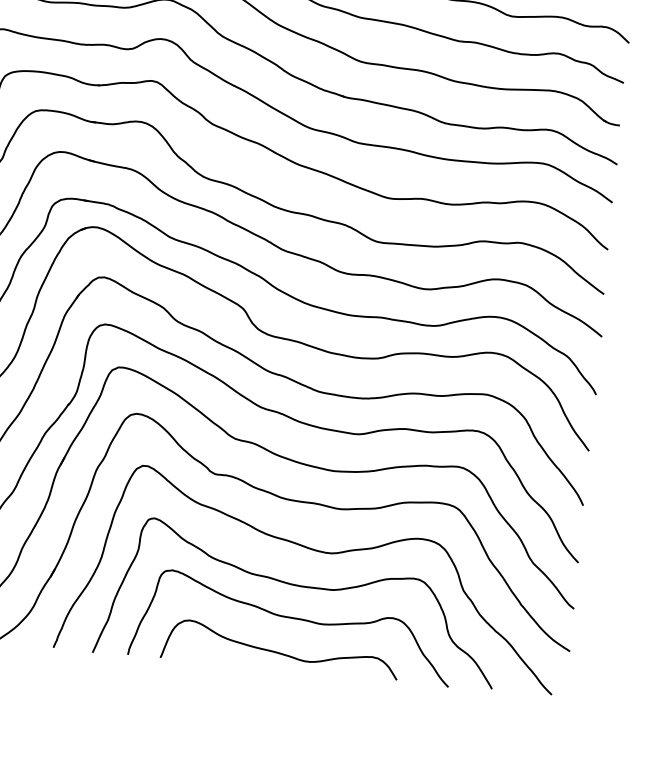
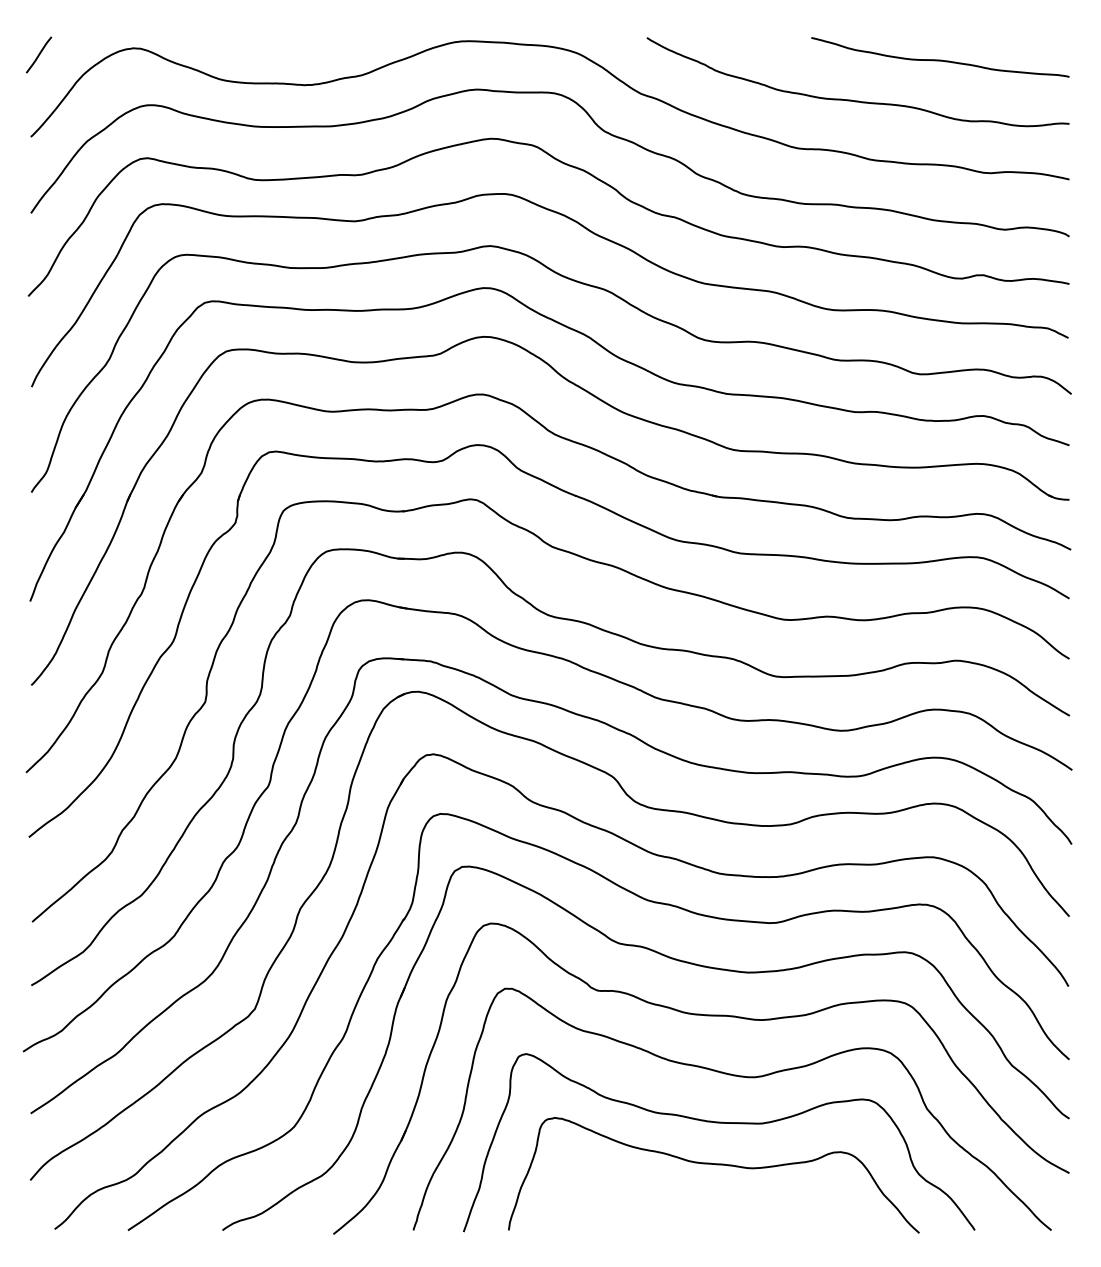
curve: (280, 652) -> (701, 1209), removed

